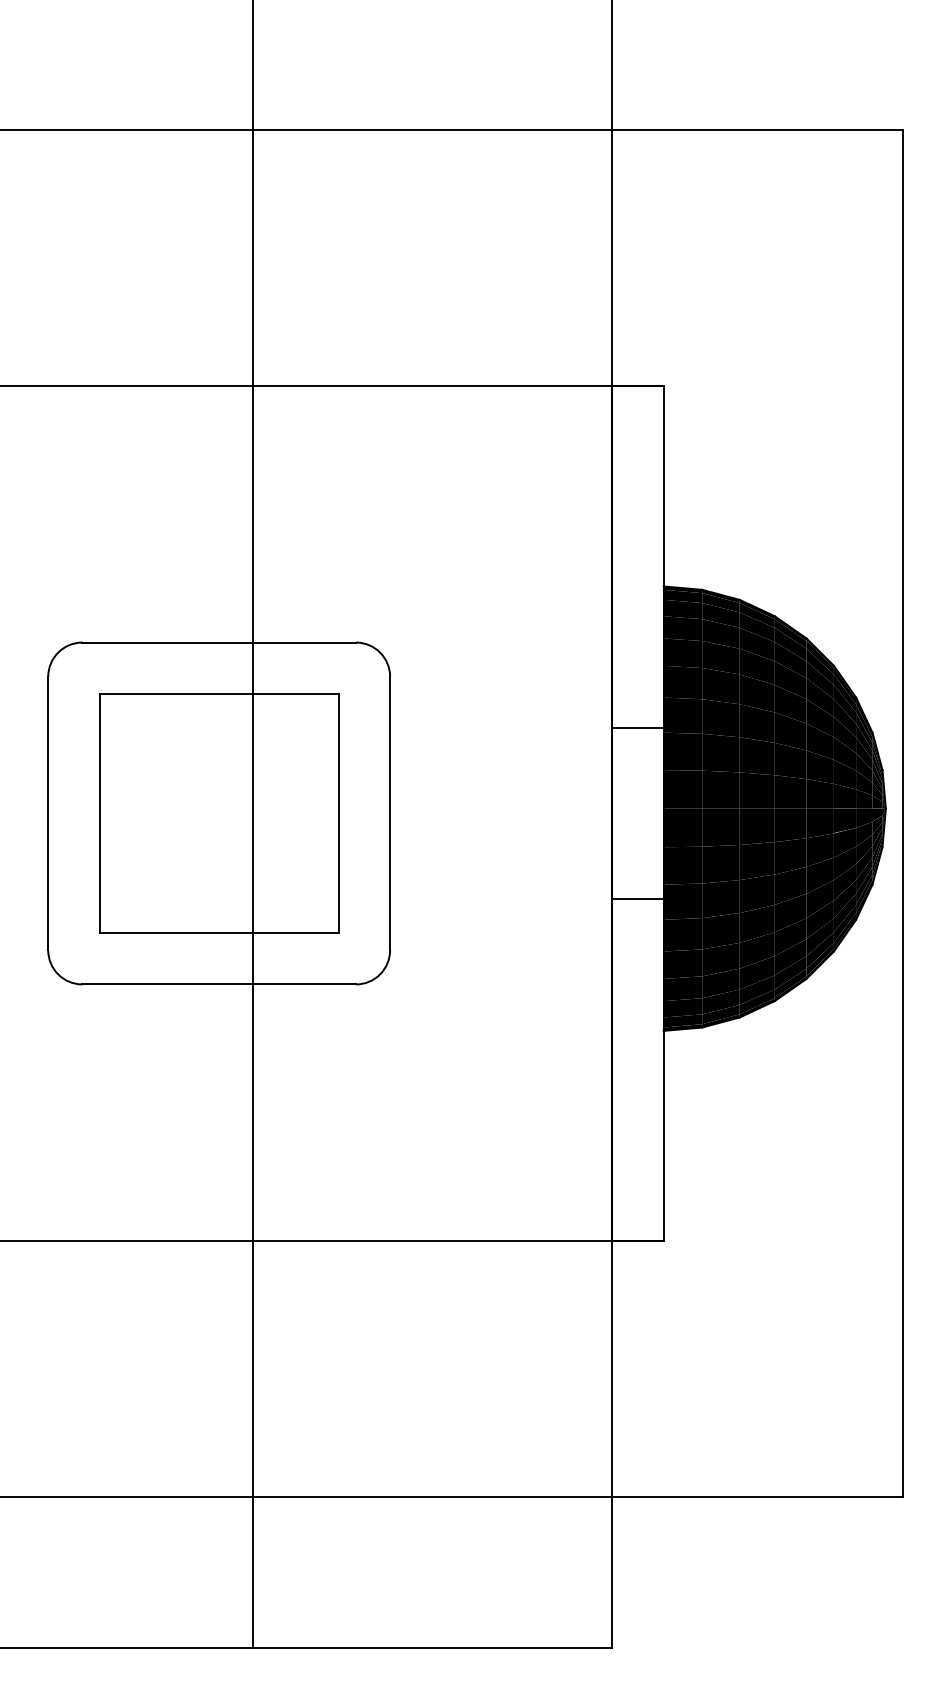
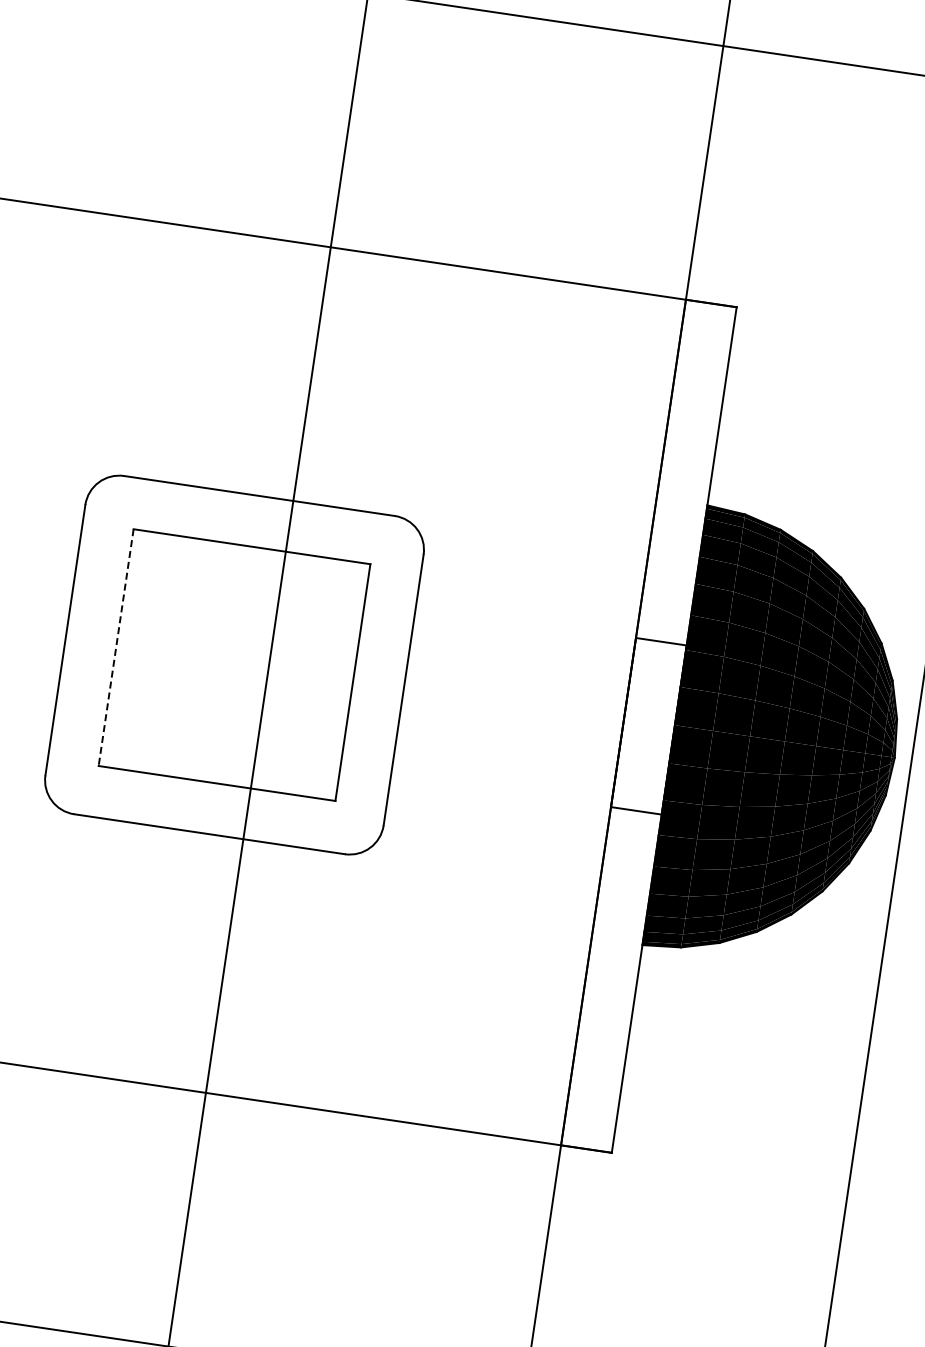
line: (99, 813) -> (116, 647), solid -> dashed

